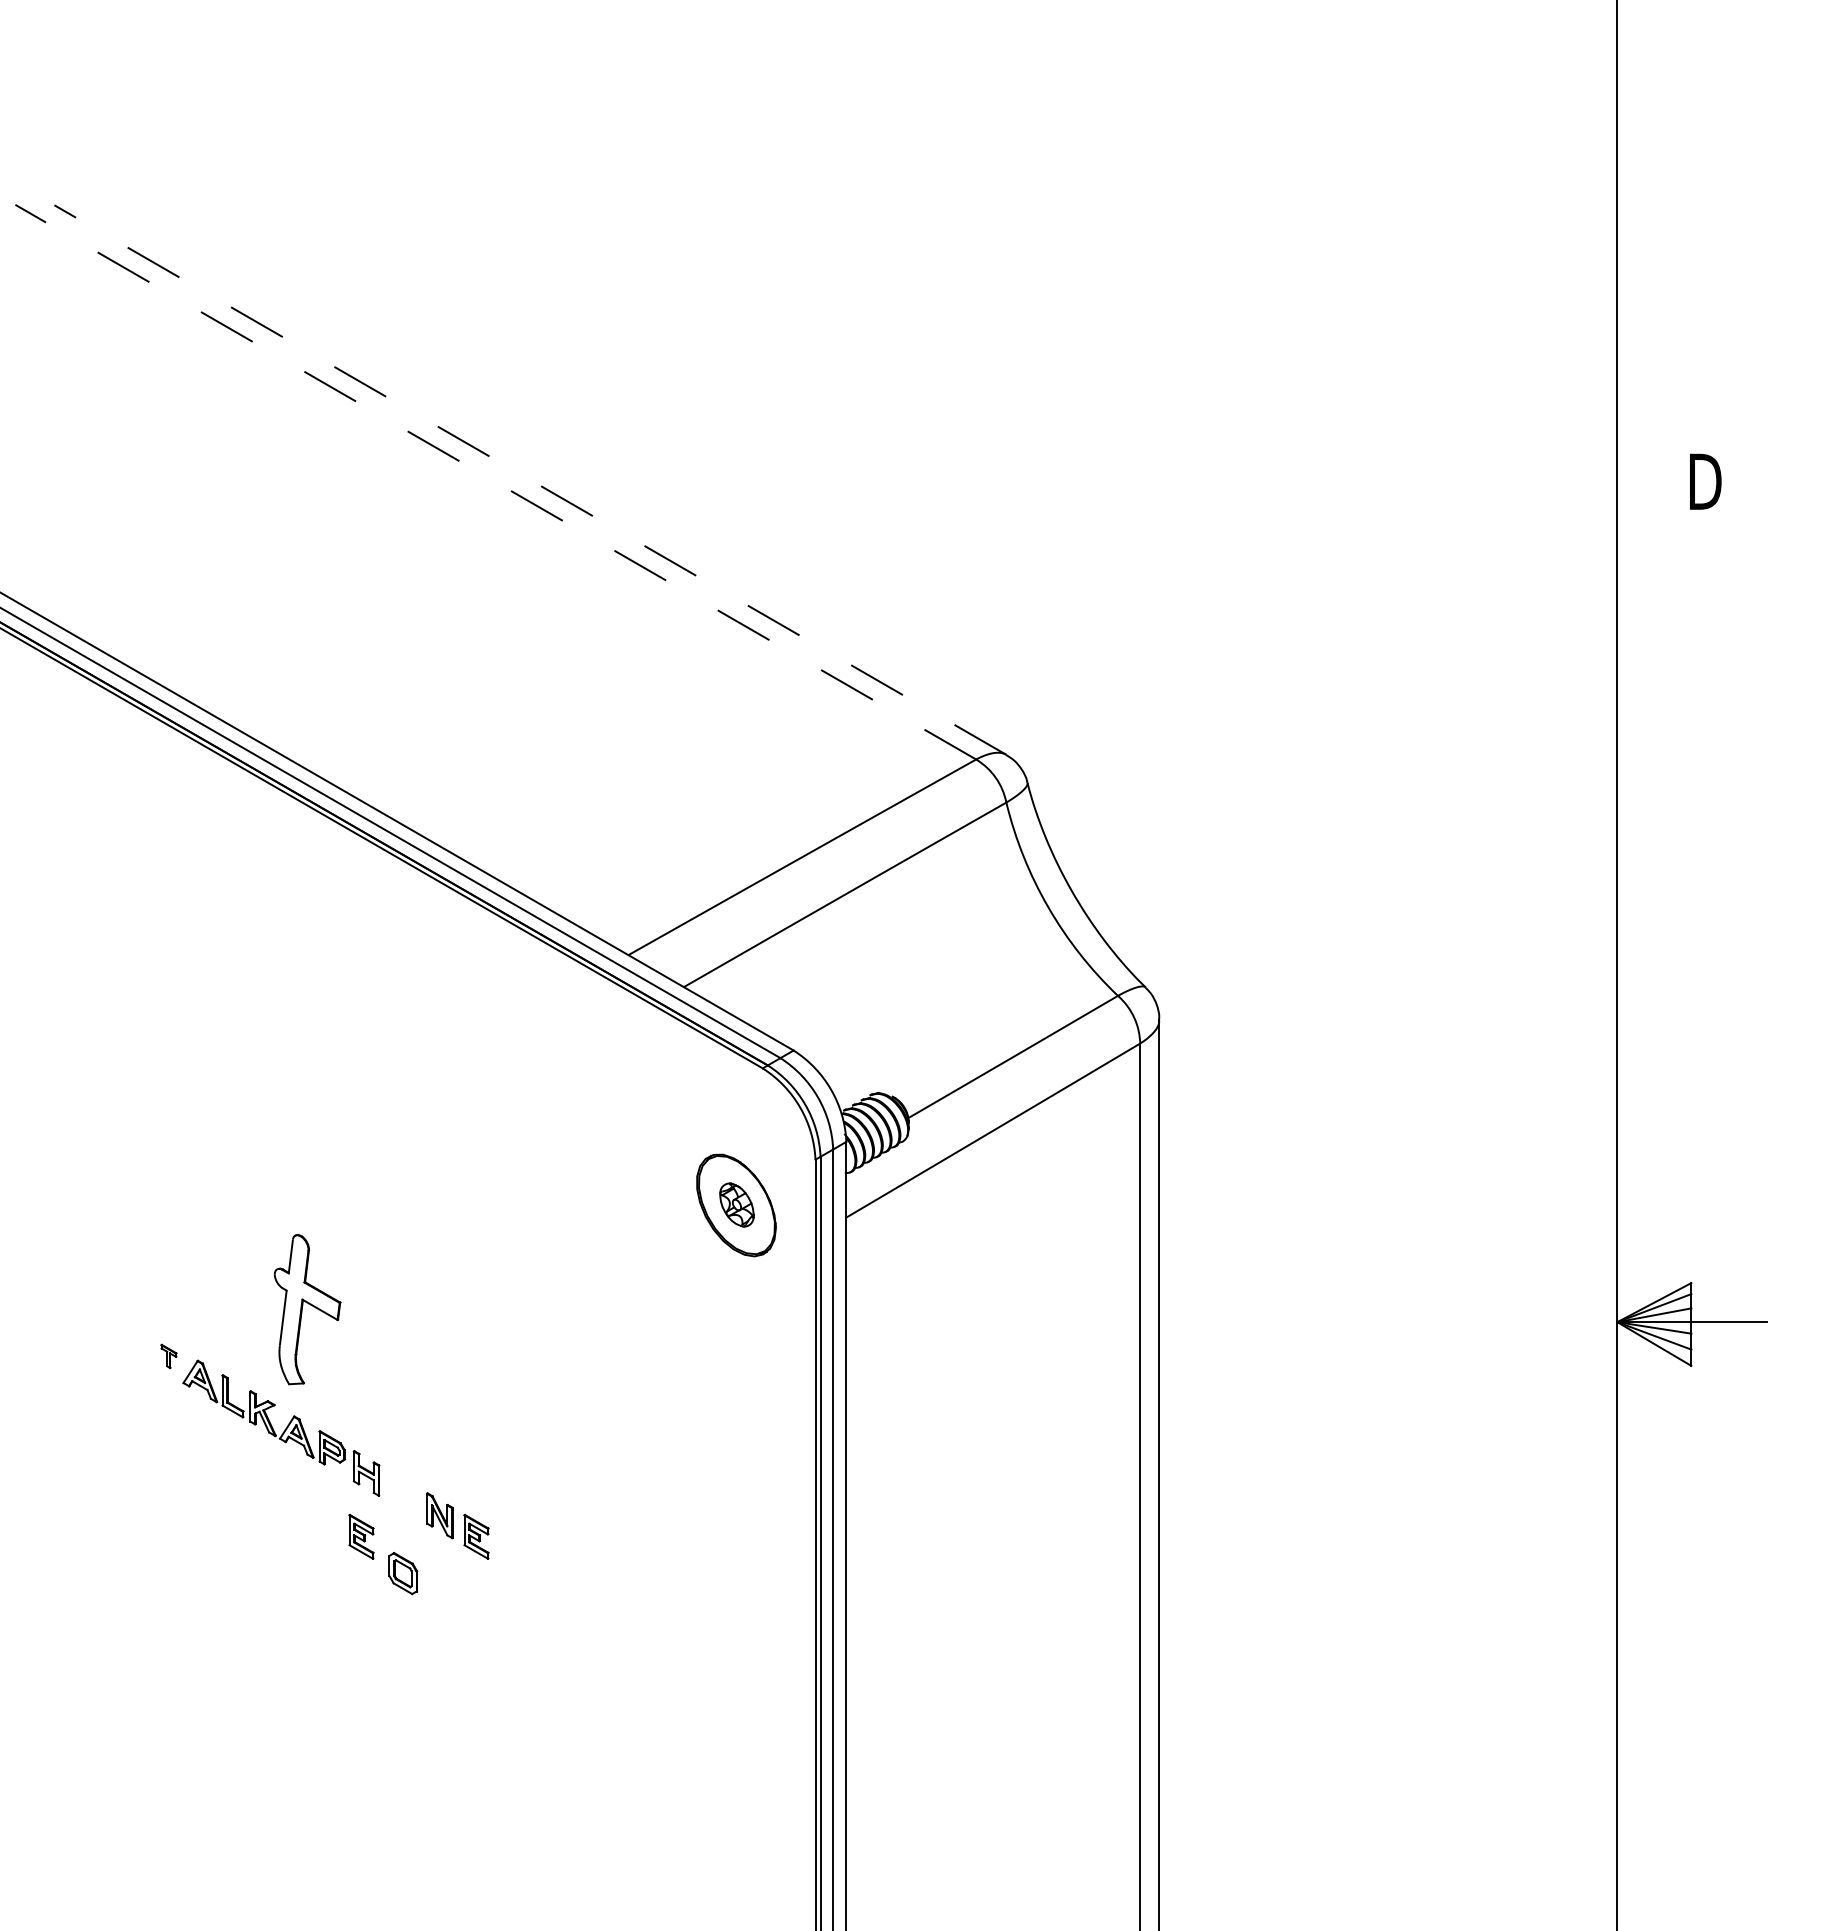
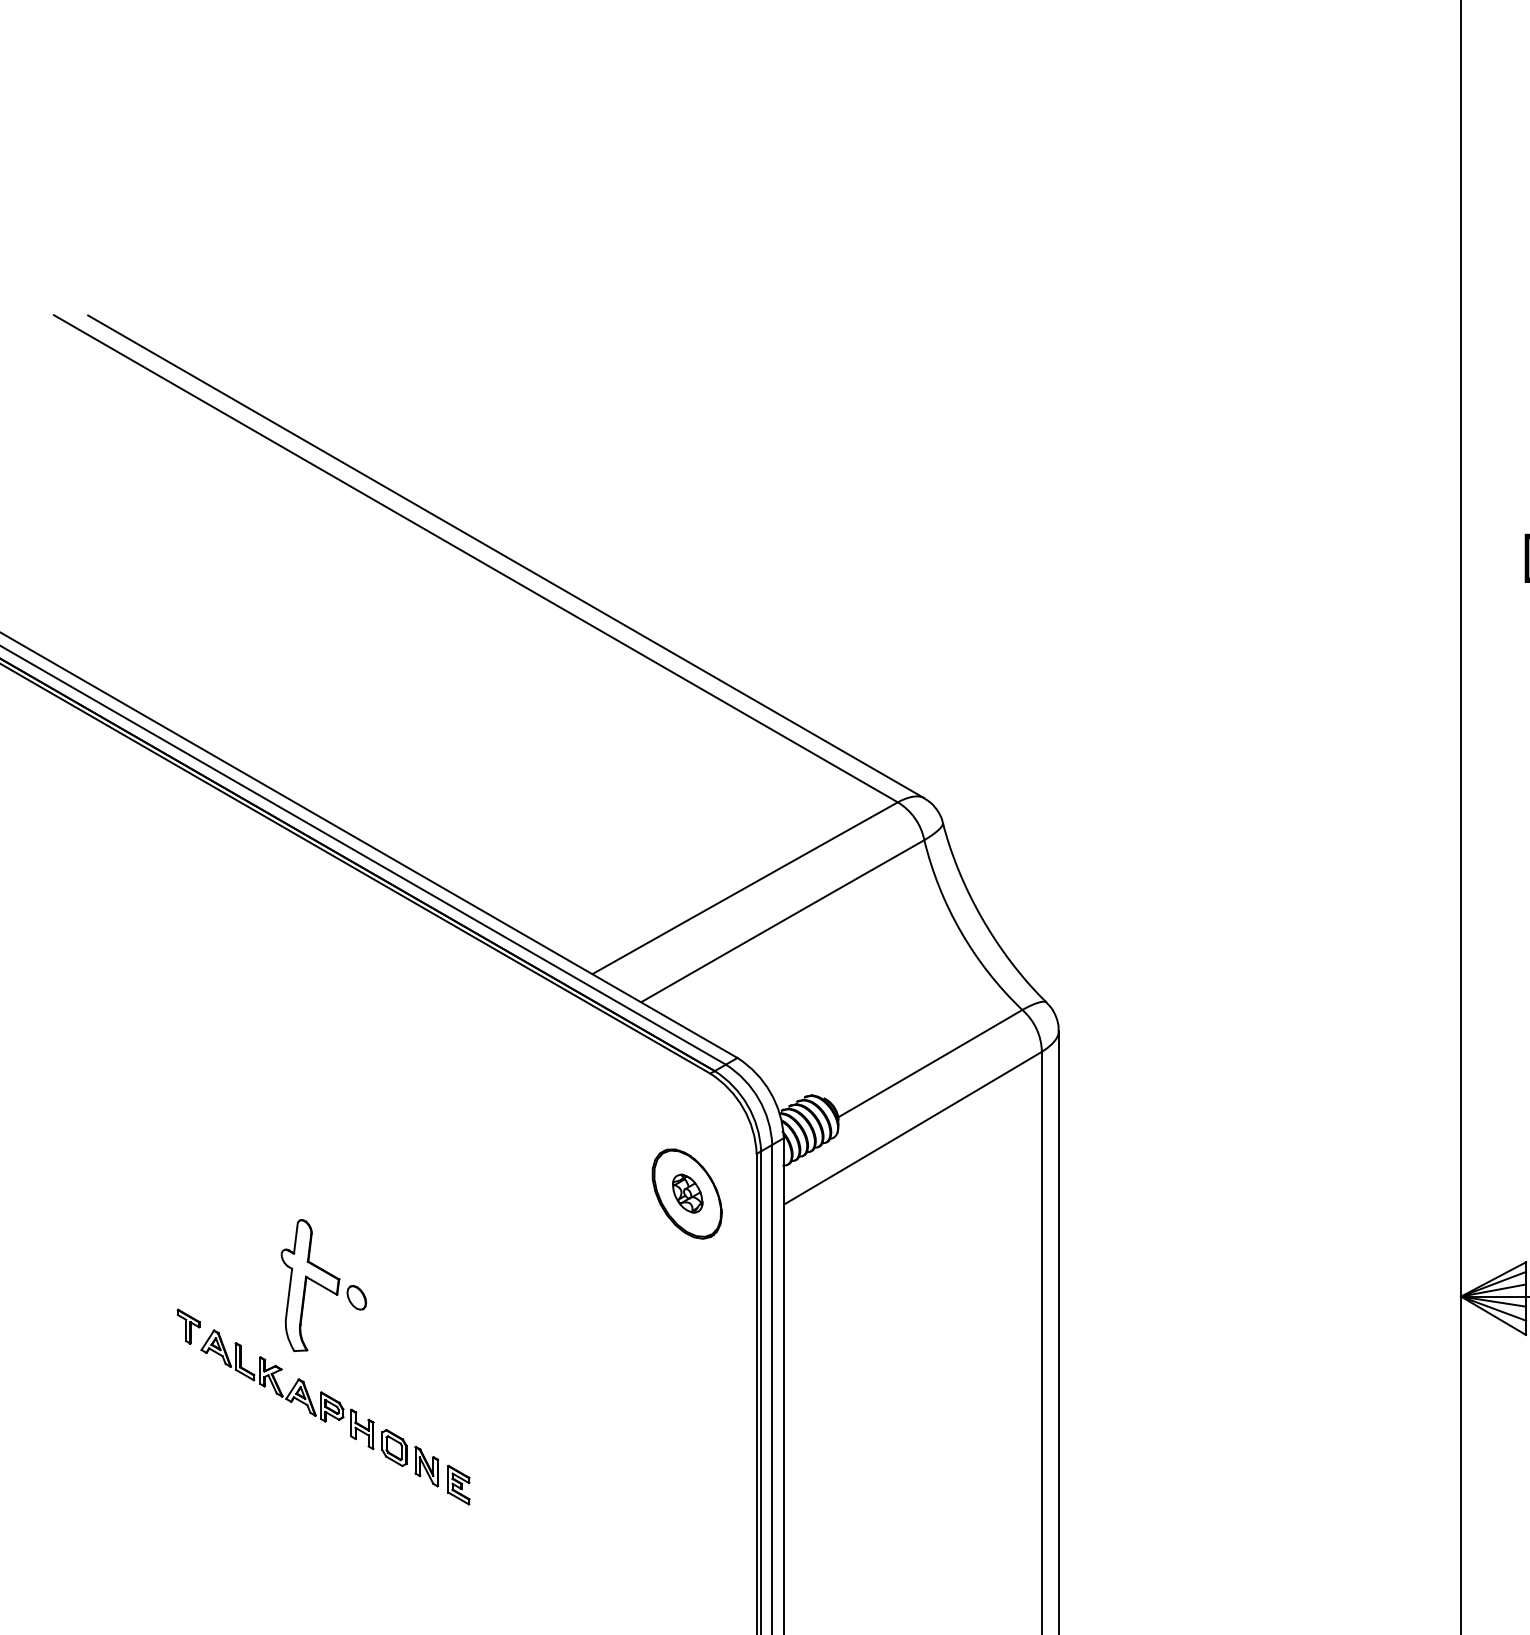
line: (530, 480) -> (506, 557), dashed -> solid
line: (495, 482) -> (475, 559), dashed -> solid
part: (359, 1323) -> (356, 1297), added
part: (168, 1356) -> (188, 1326), size x1.67
part: (361, 1536) -> (357, 1484), removed
part: (403, 1573) -> (394, 1447), moved

